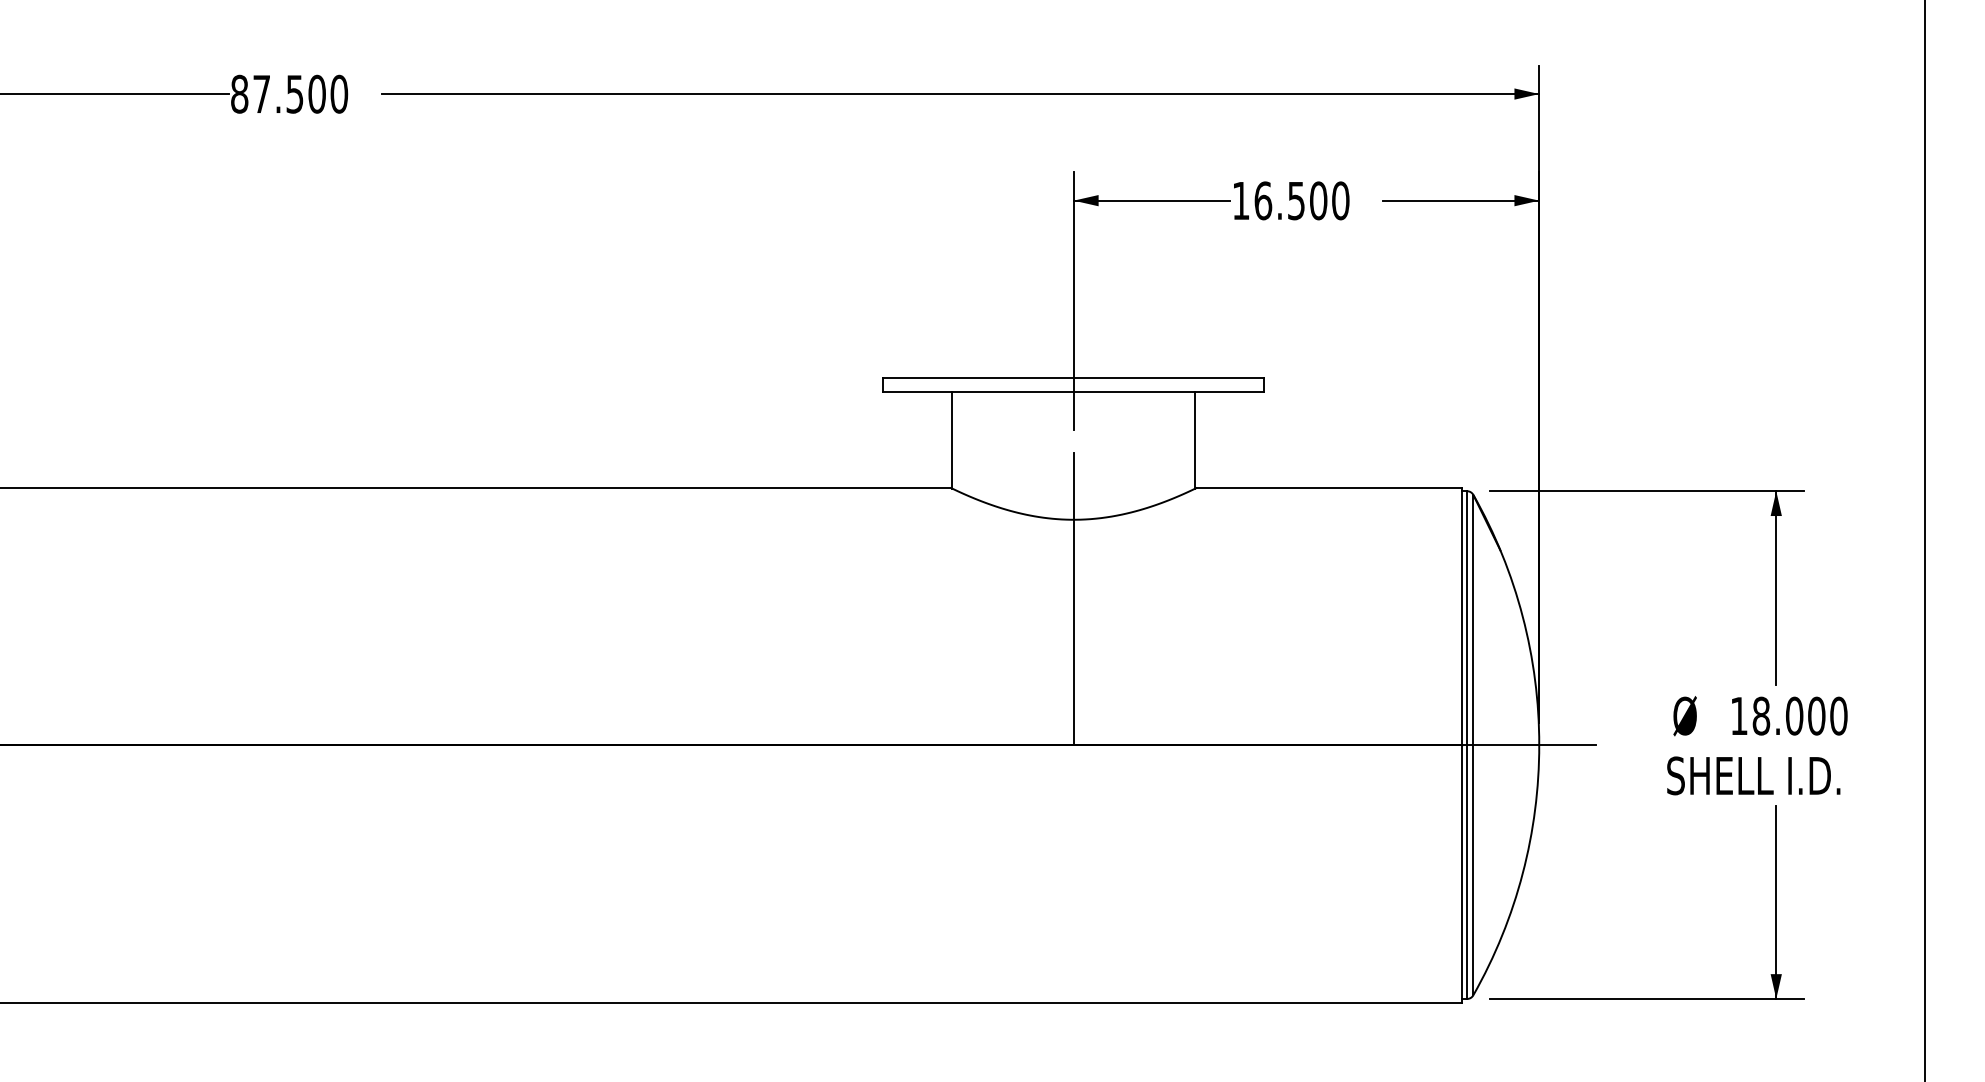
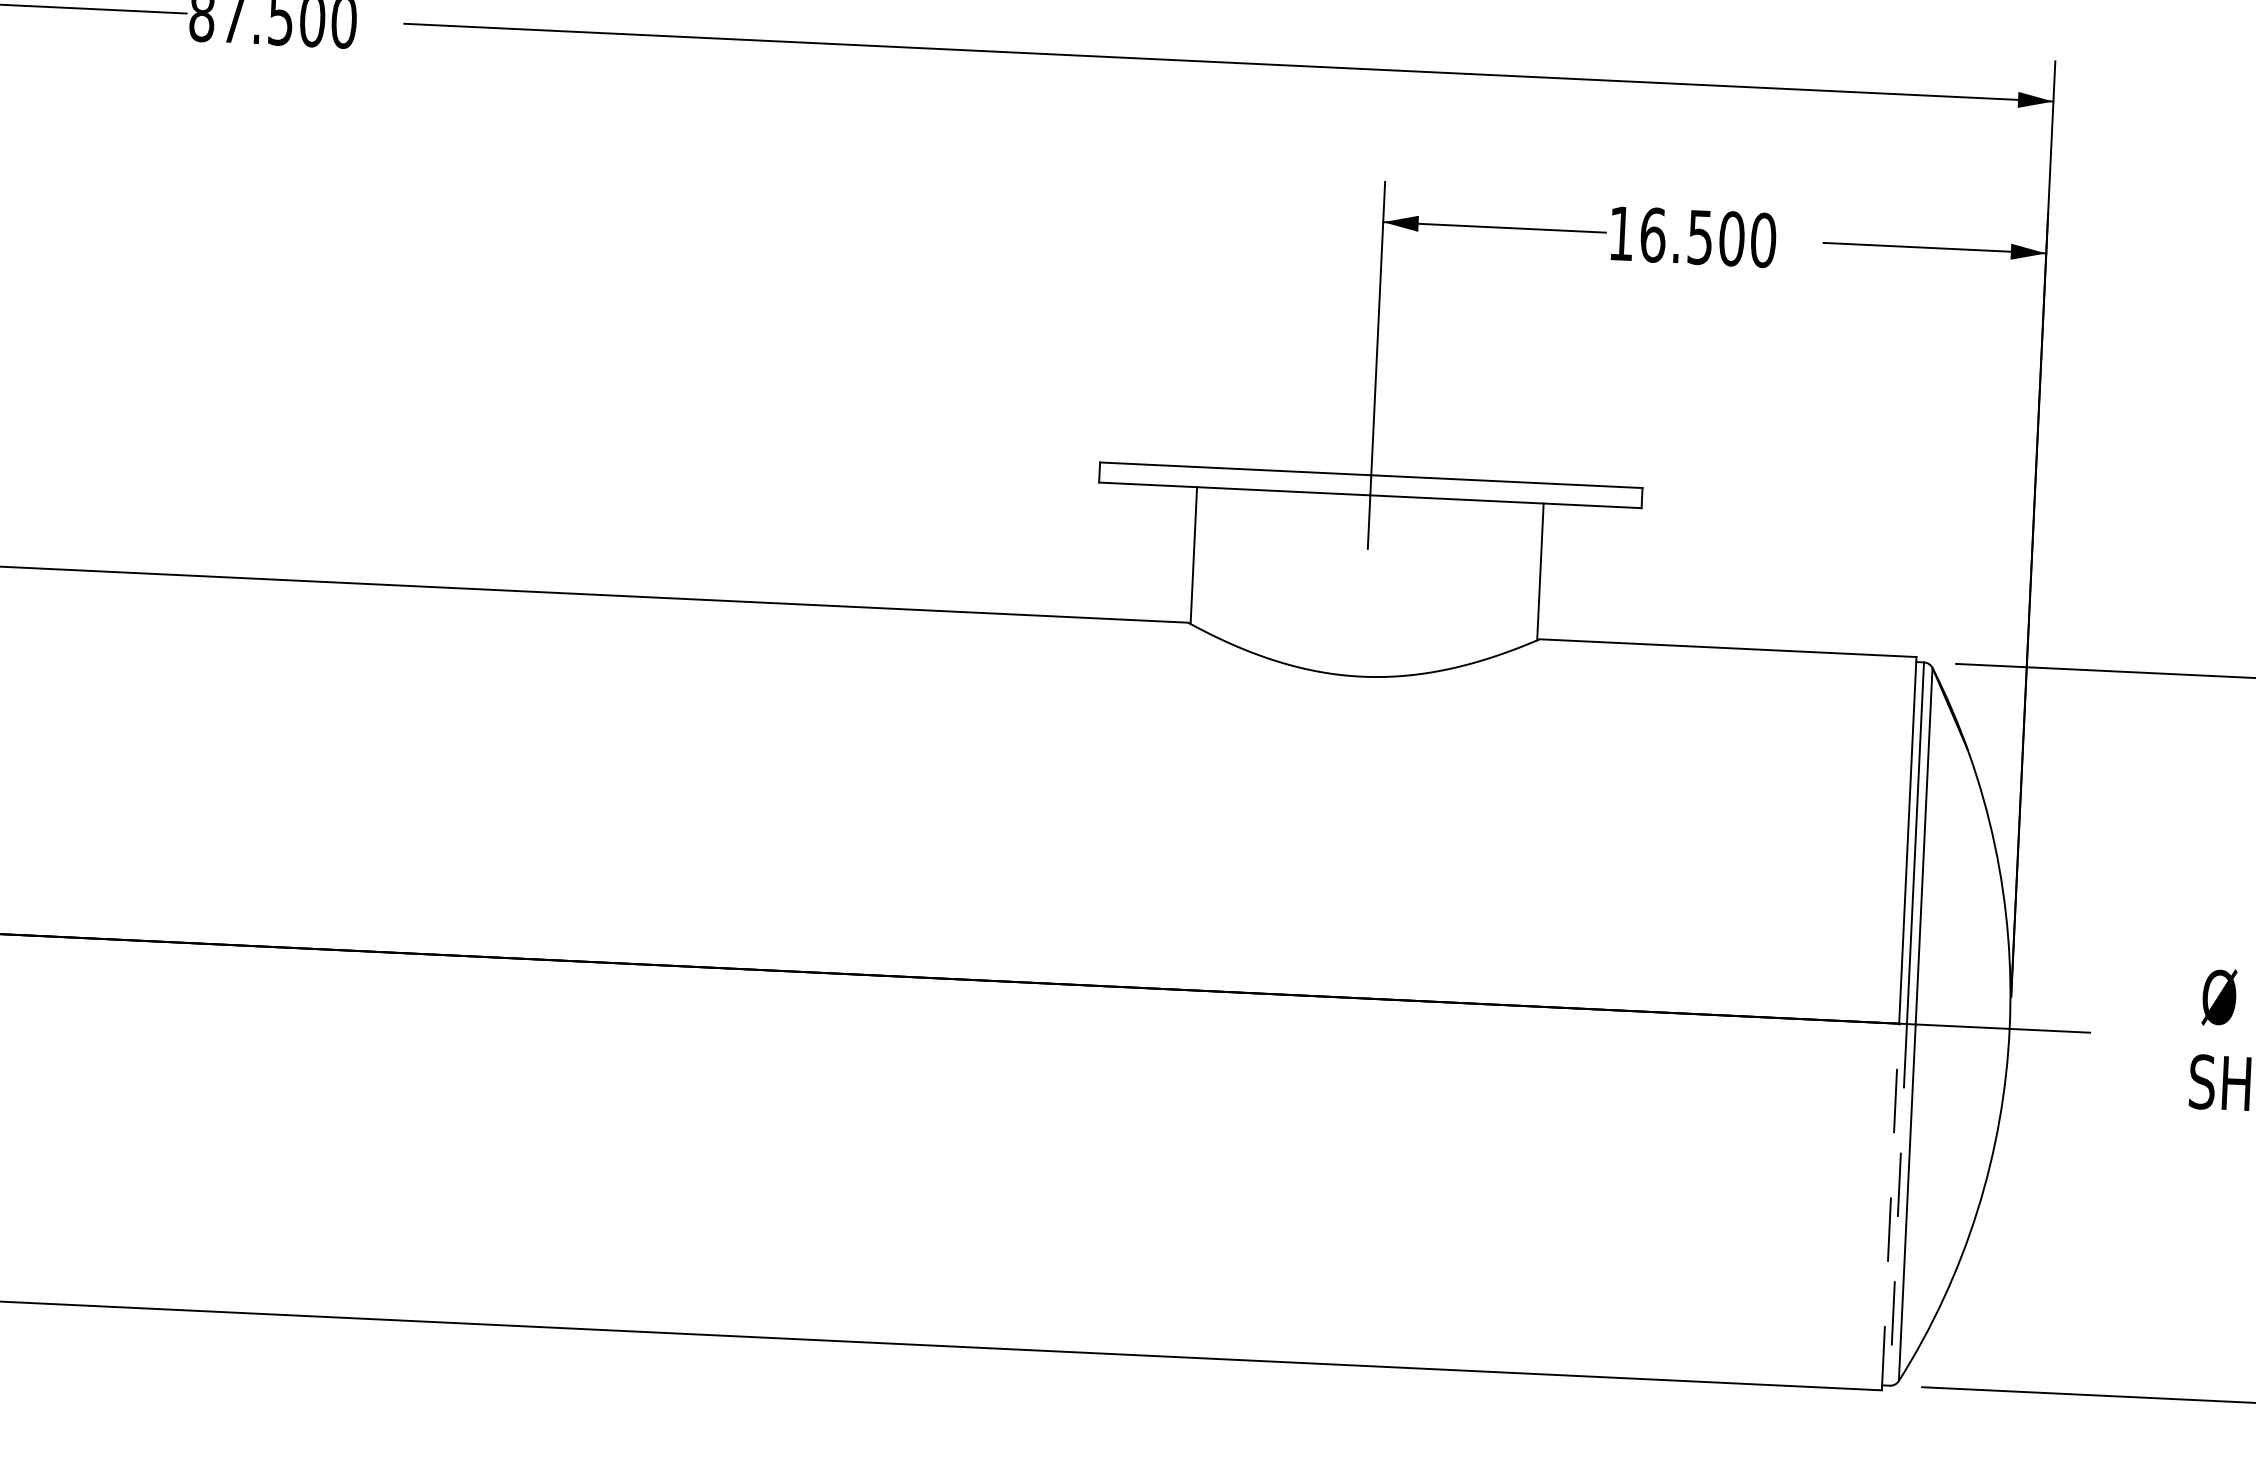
line: (1073, 598) -> (1356, 788), removed
line: (1467, 872) -> (1898, 1205), solid -> dashed
line: (1461, 873) -> (1890, 1206), solid -> dashed

